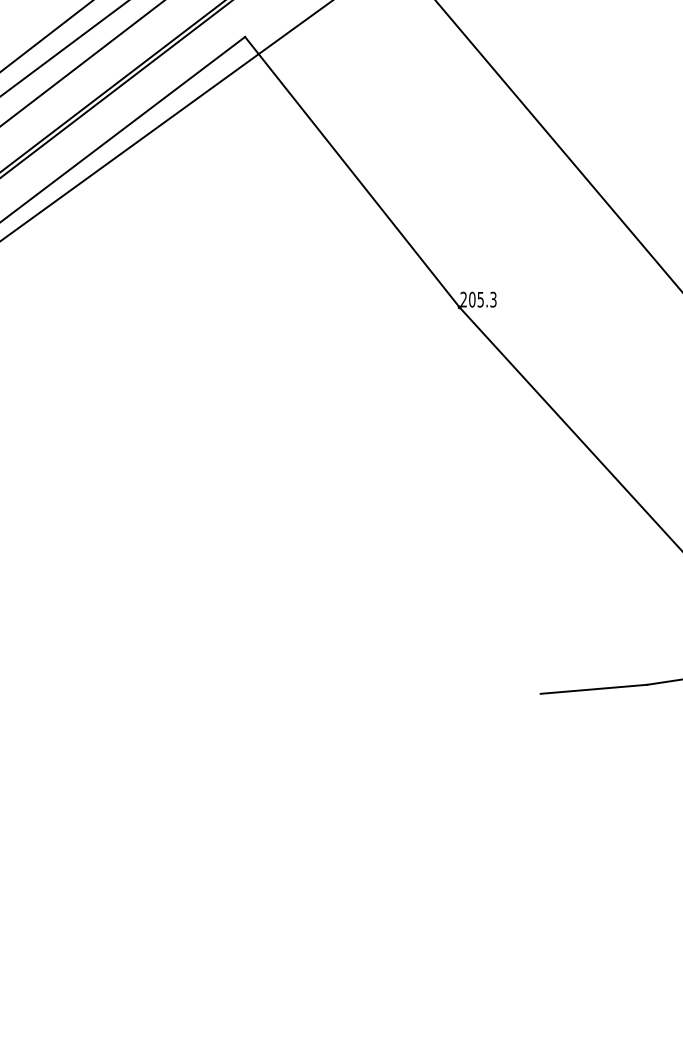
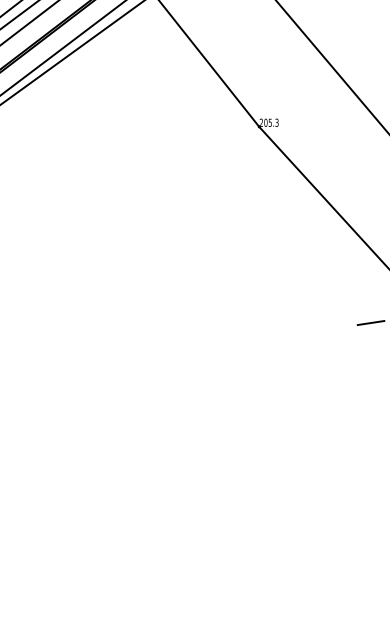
line: (593, 689) -> (329, 327), removed

